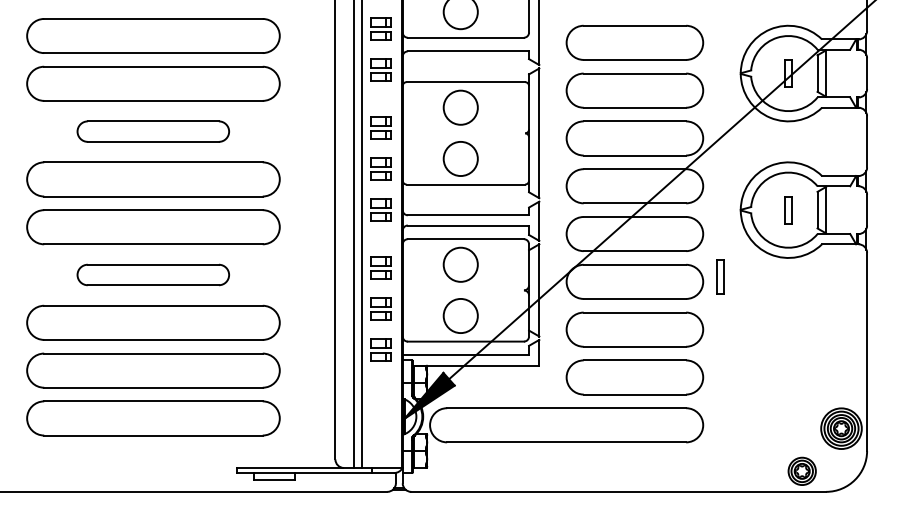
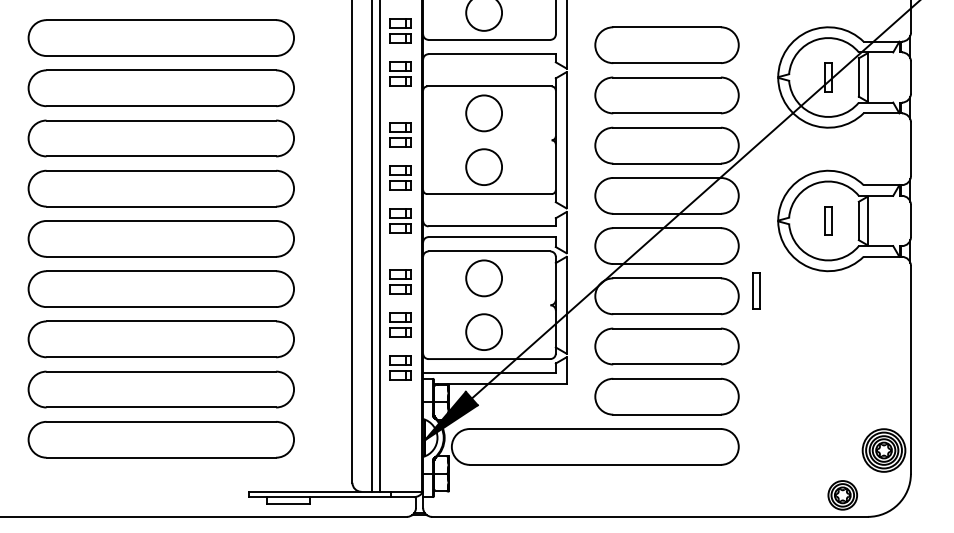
part: (152, 131) -> (160, 138), size x1.67
part: (152, 274) -> (160, 288), size x1.67

